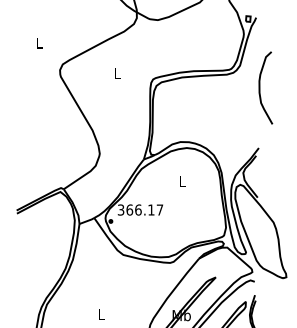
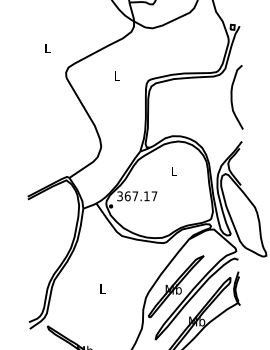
curve: (260, 88) -> (232, 97), moved
text: (138, 210) -> (135, 196), 366.17 -> 367.17

